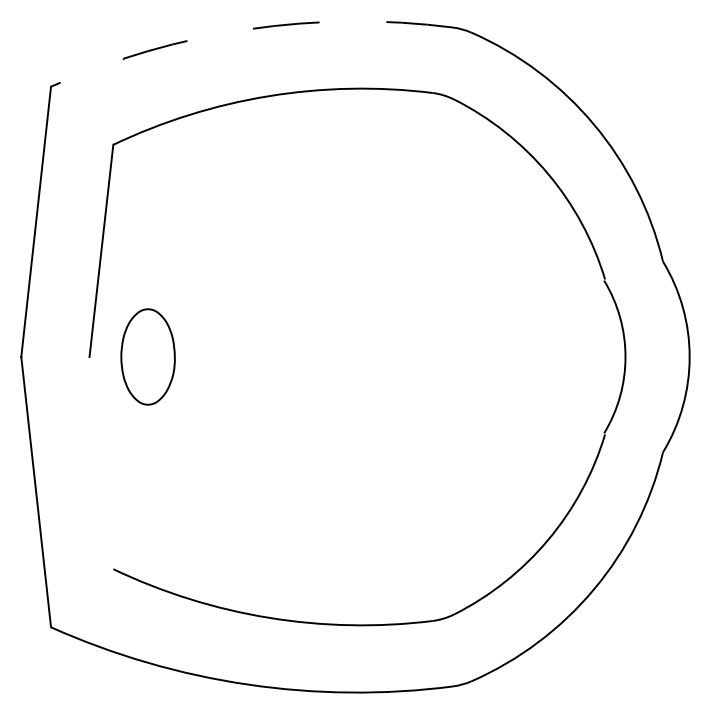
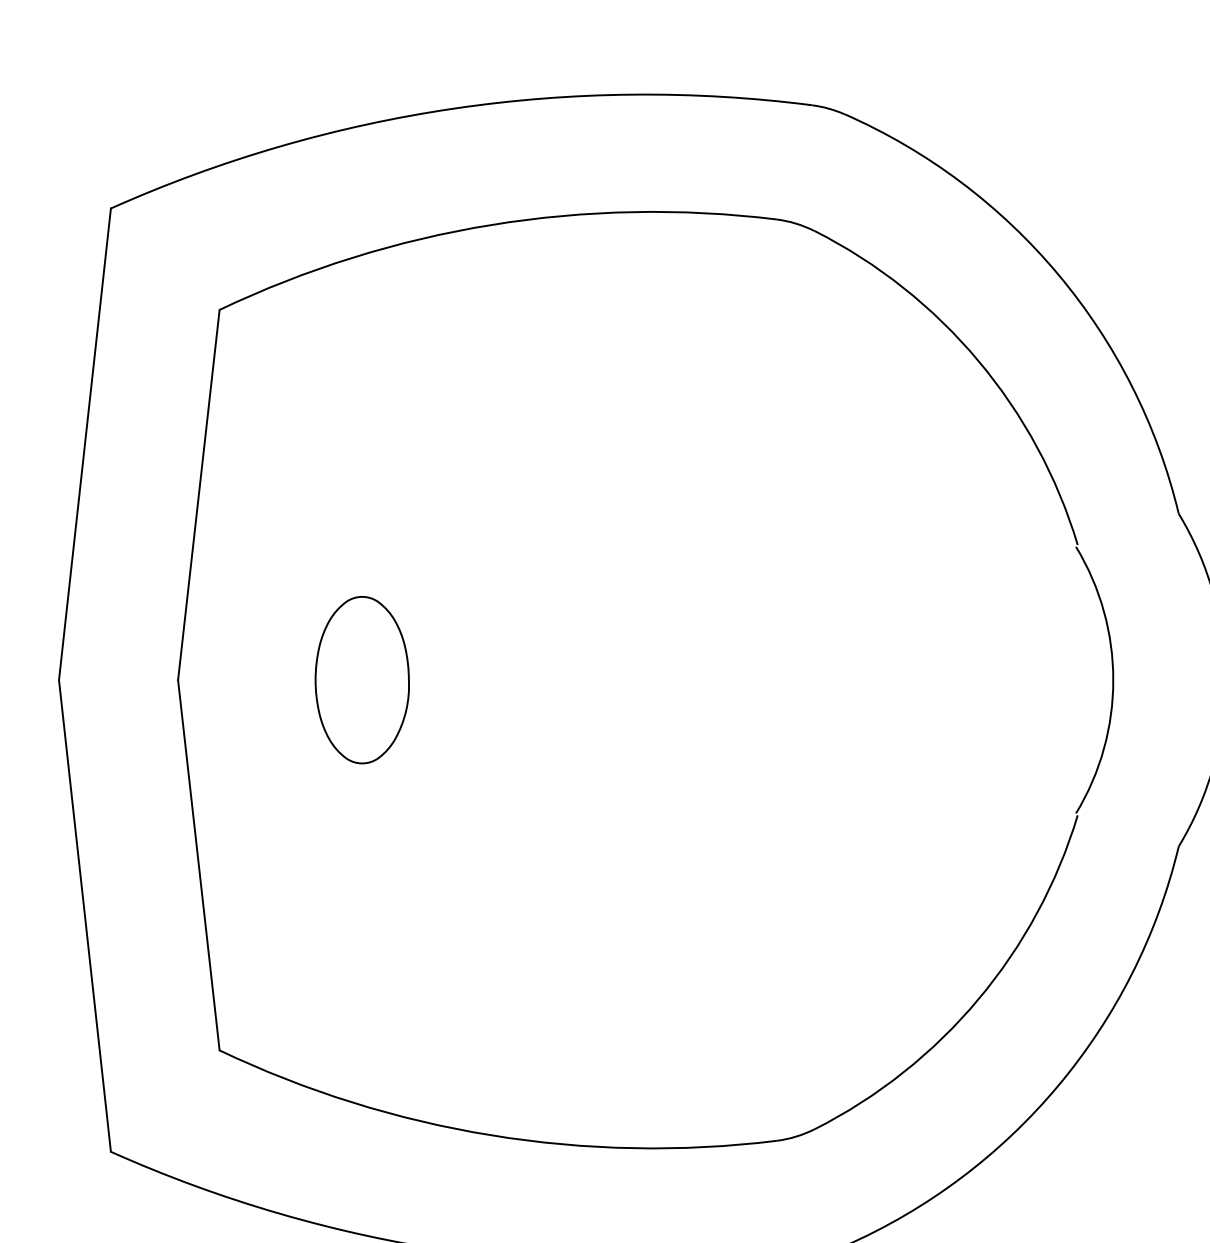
arc: (247, 29) -> (453, 108), dashed -> solid
part: (147, 356) -> (361, 679), moved
line: (101, 463) -> (198, 865), added

